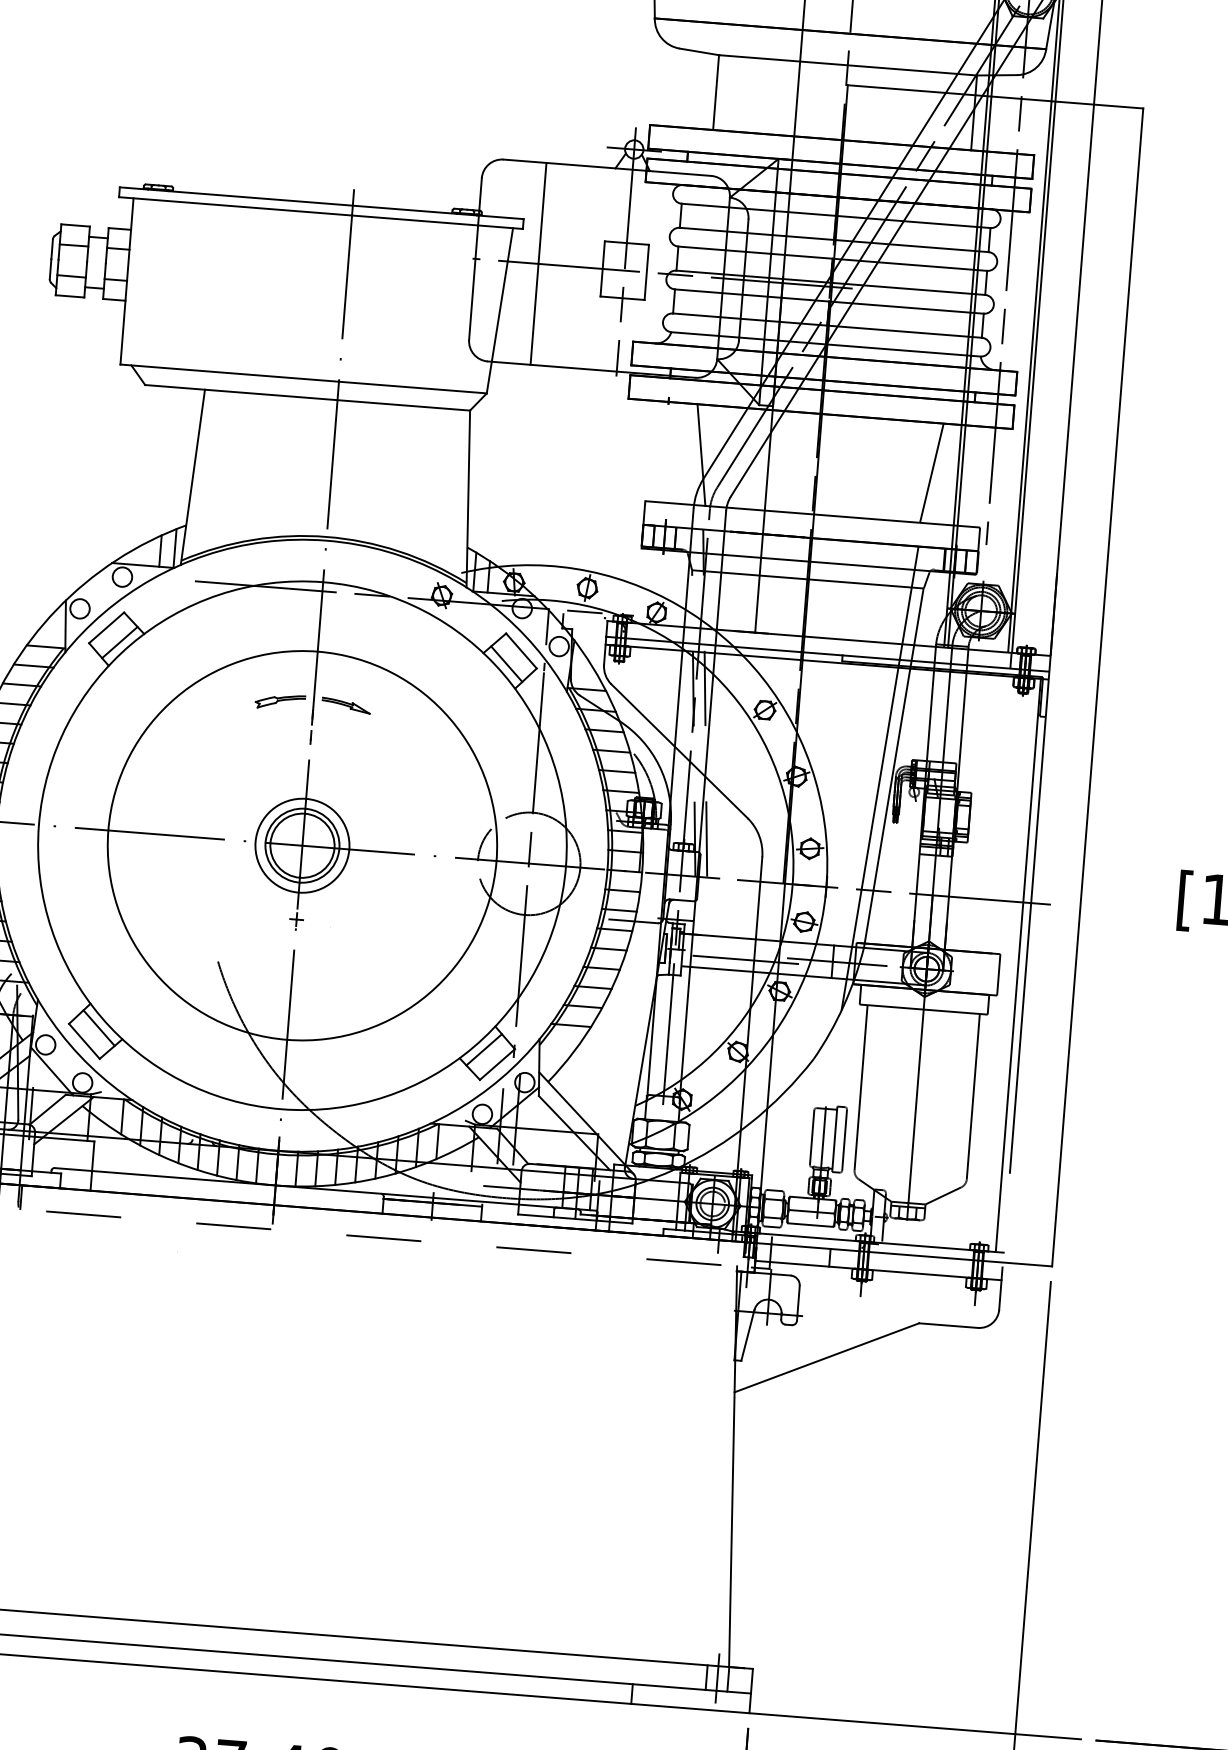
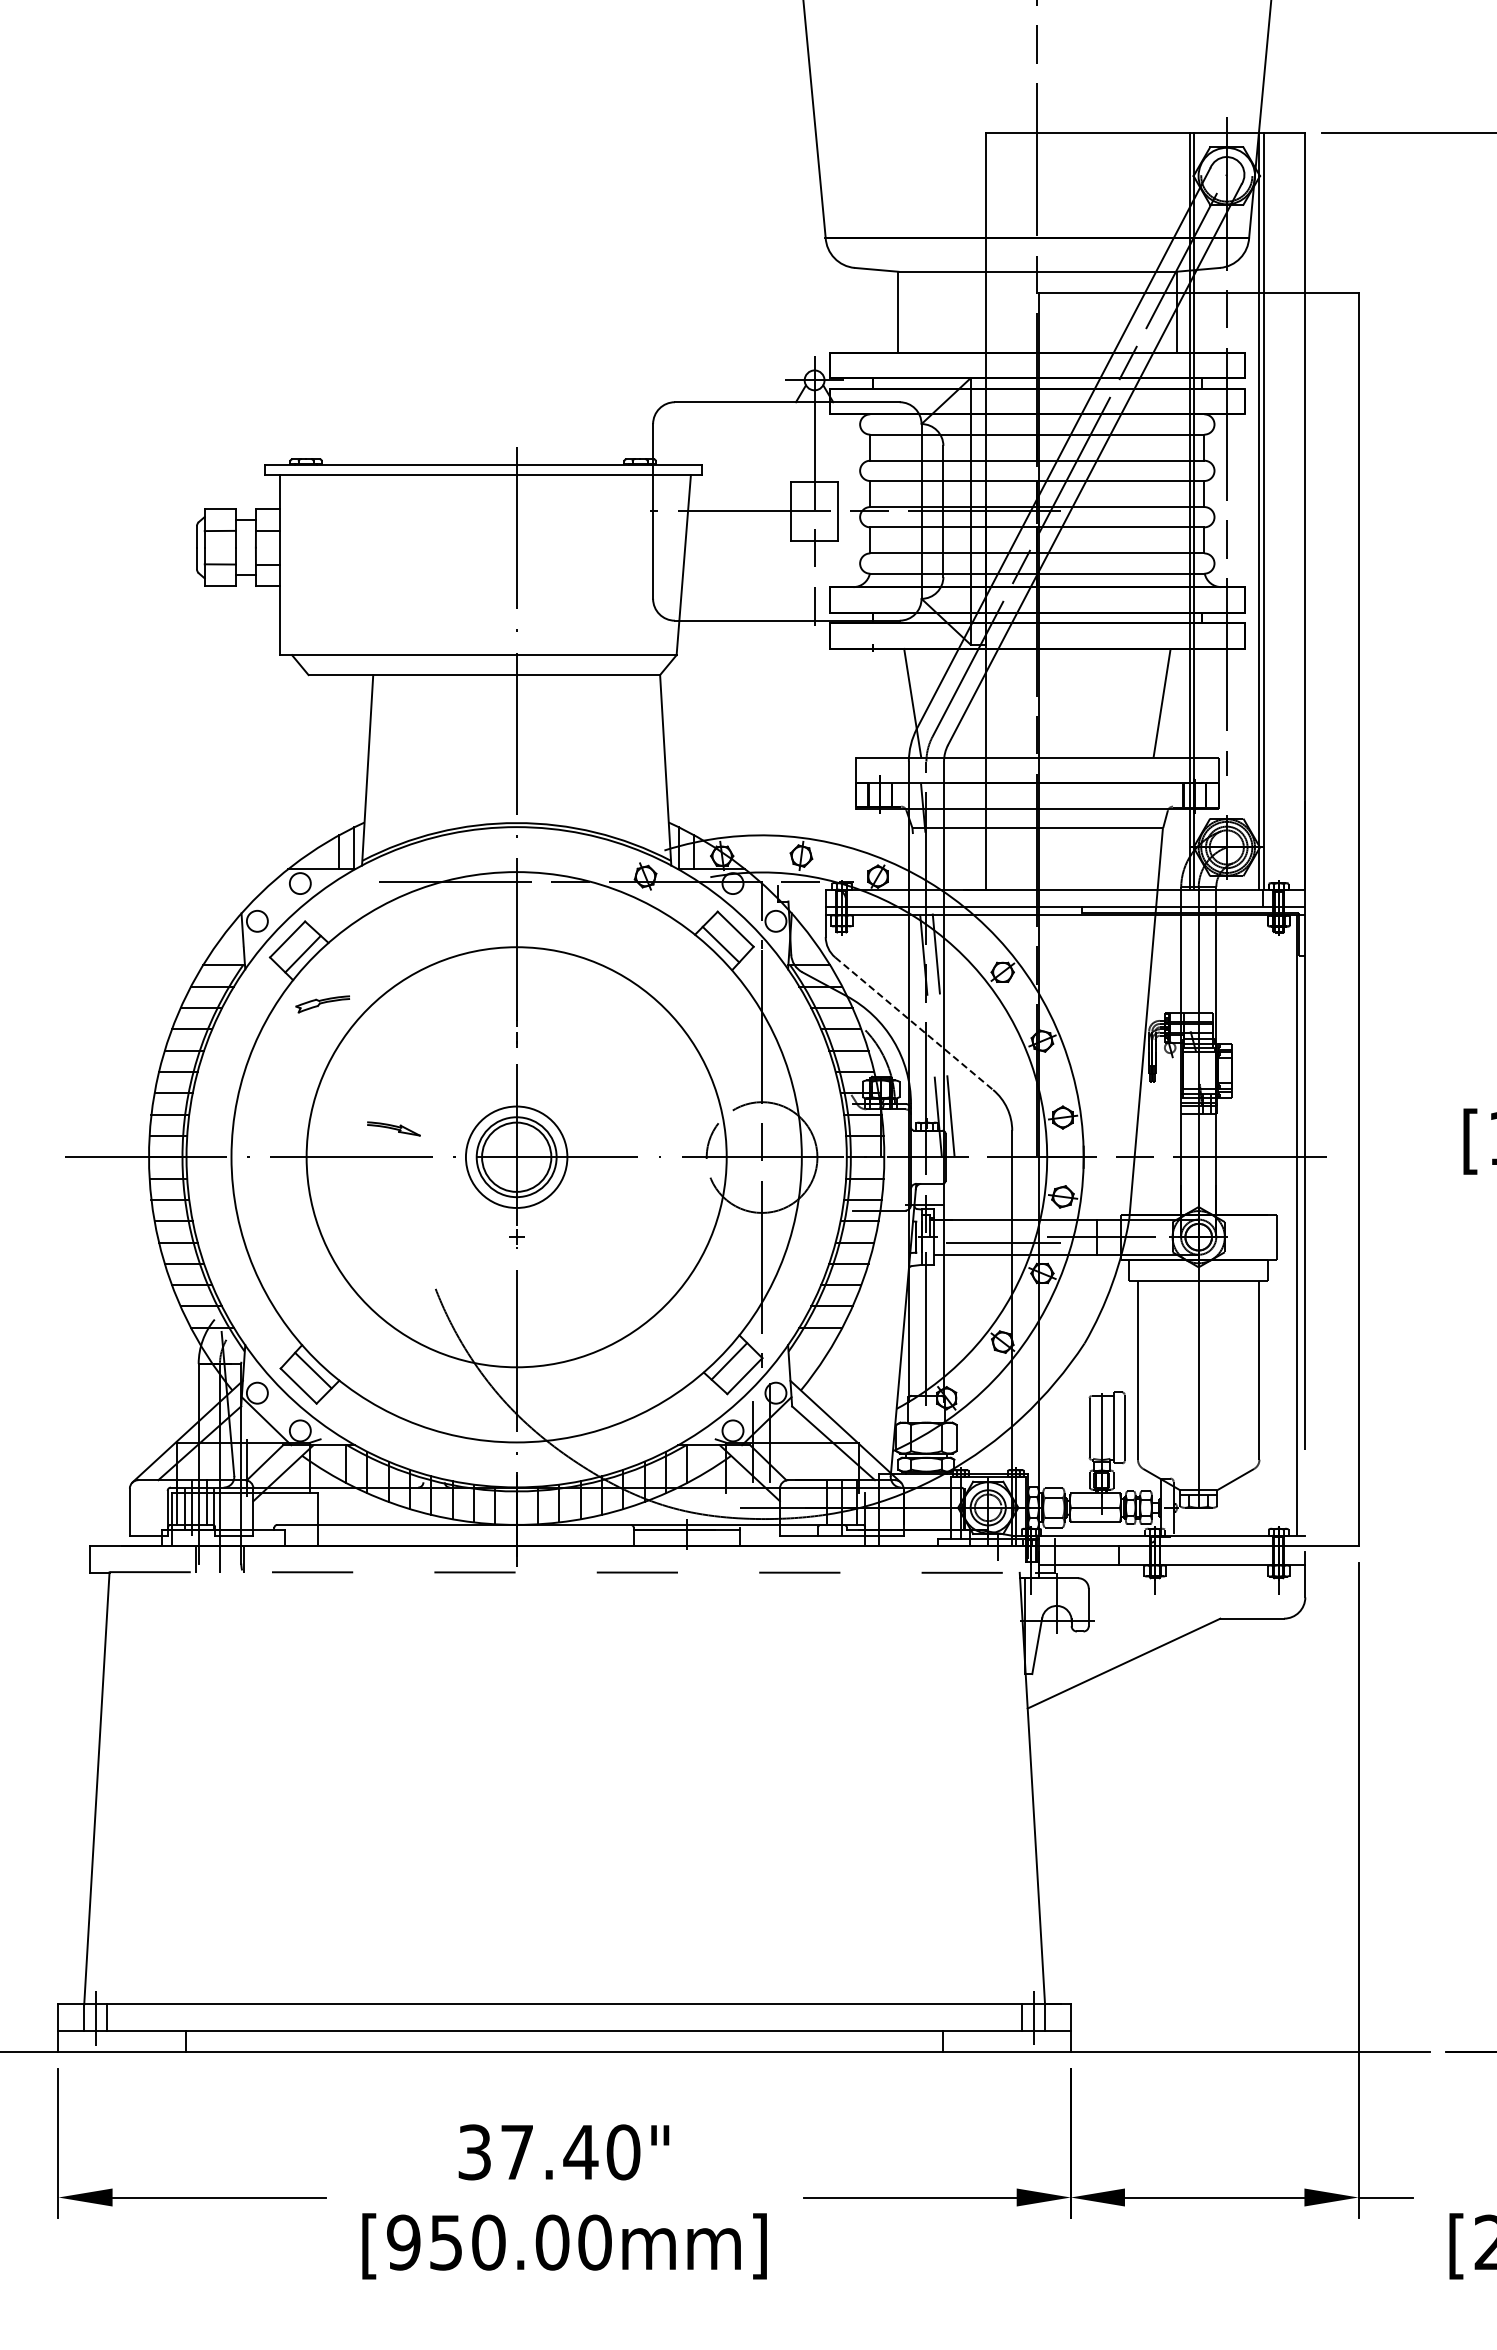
line: (538, 263) -> (721, 511), removed
part: (280, 701) -> (322, 1004), moved
part: (345, 705) -> (393, 1128), moved
line: (679, 752) -> (914, 1024), solid -> dashed
line: (879, 777) -> (1131, 1035), removed

